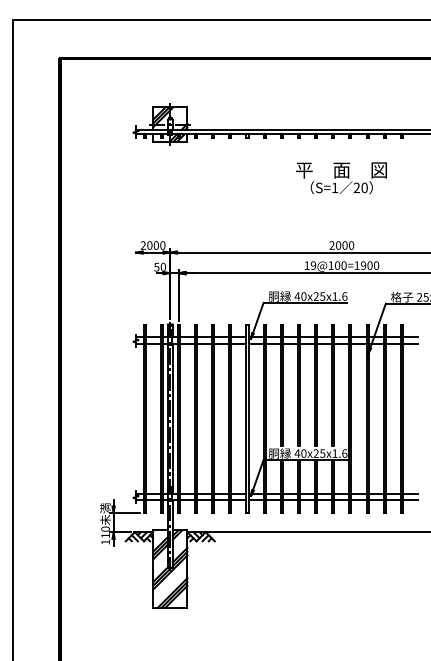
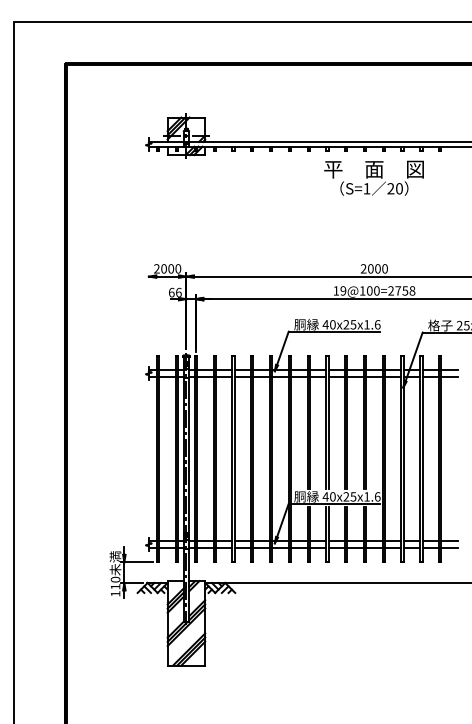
text: (340, 177) -> (373, 177), moved
text: (366, 265) -> (401, 290), 19@100=1900 -> 19@100=2758
text: (159, 267) -> (174, 292), 50 -> 66

